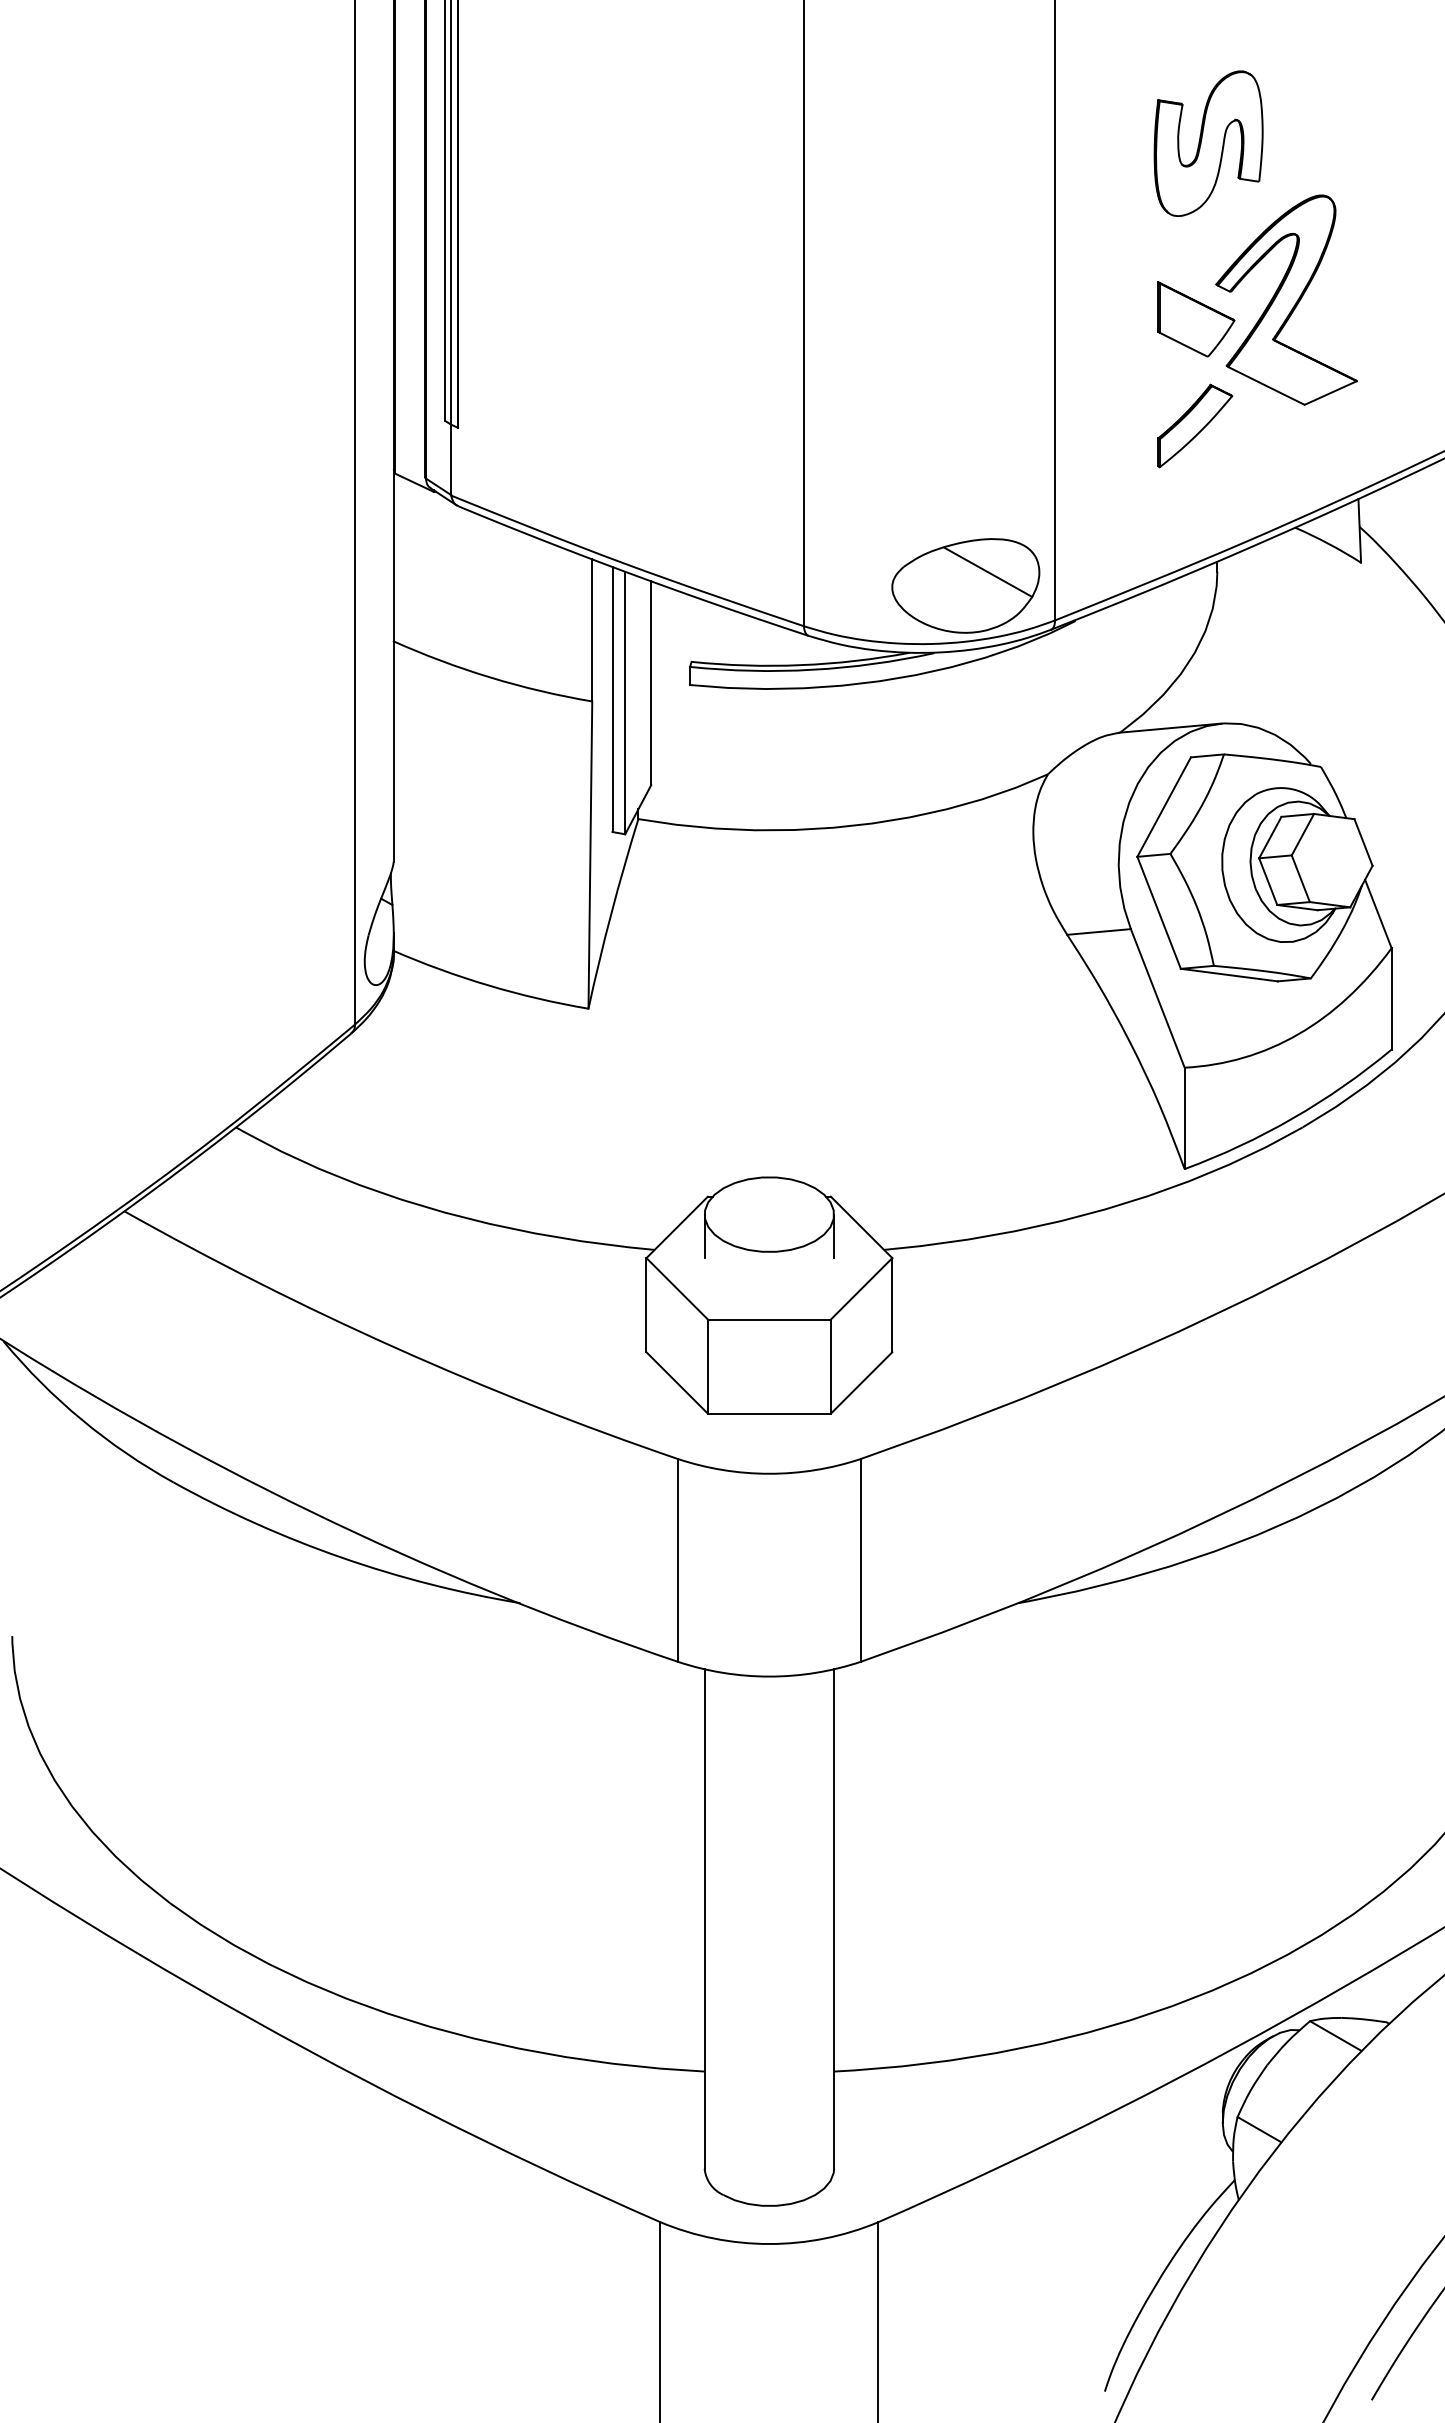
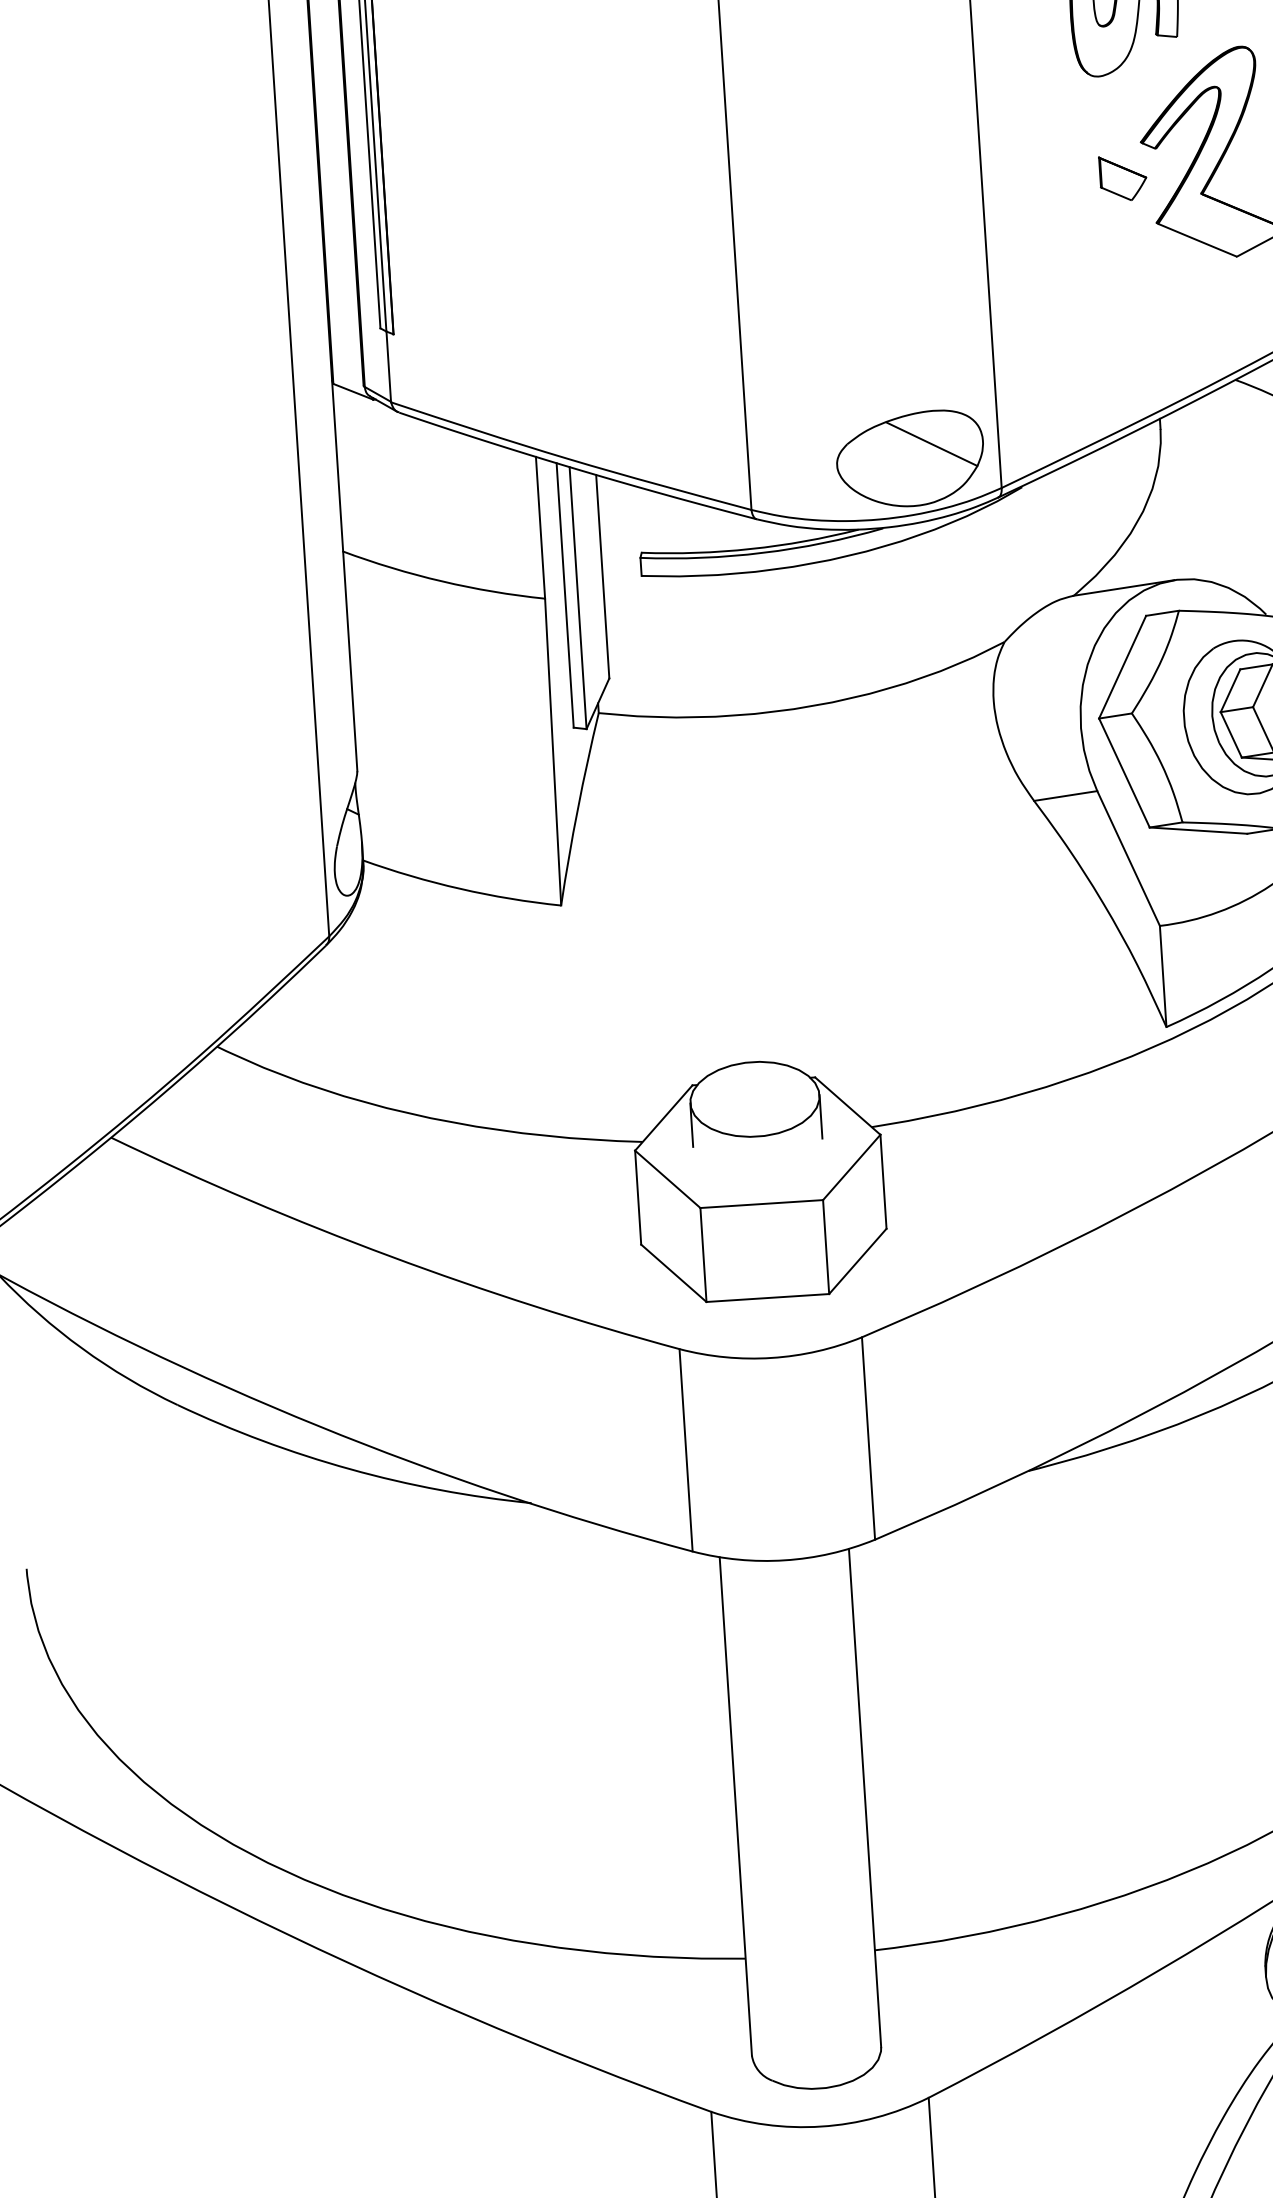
part: (1196, 319) -> (1123, 178), size x0.6
part: (1195, 425) -> (1129, 284), removed

